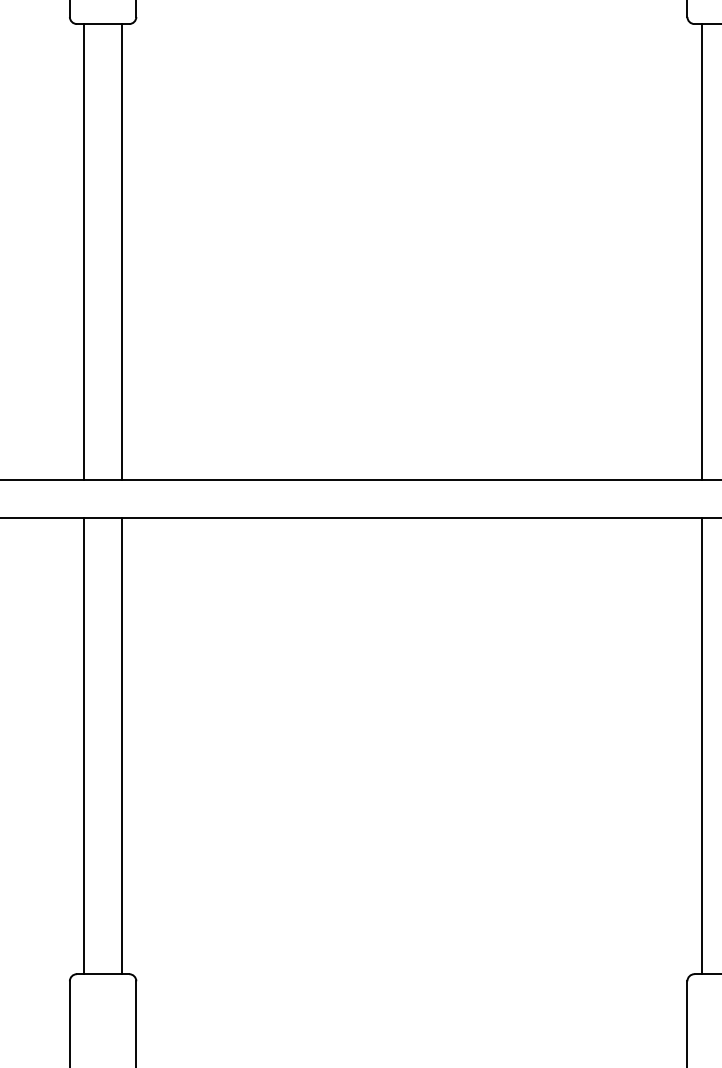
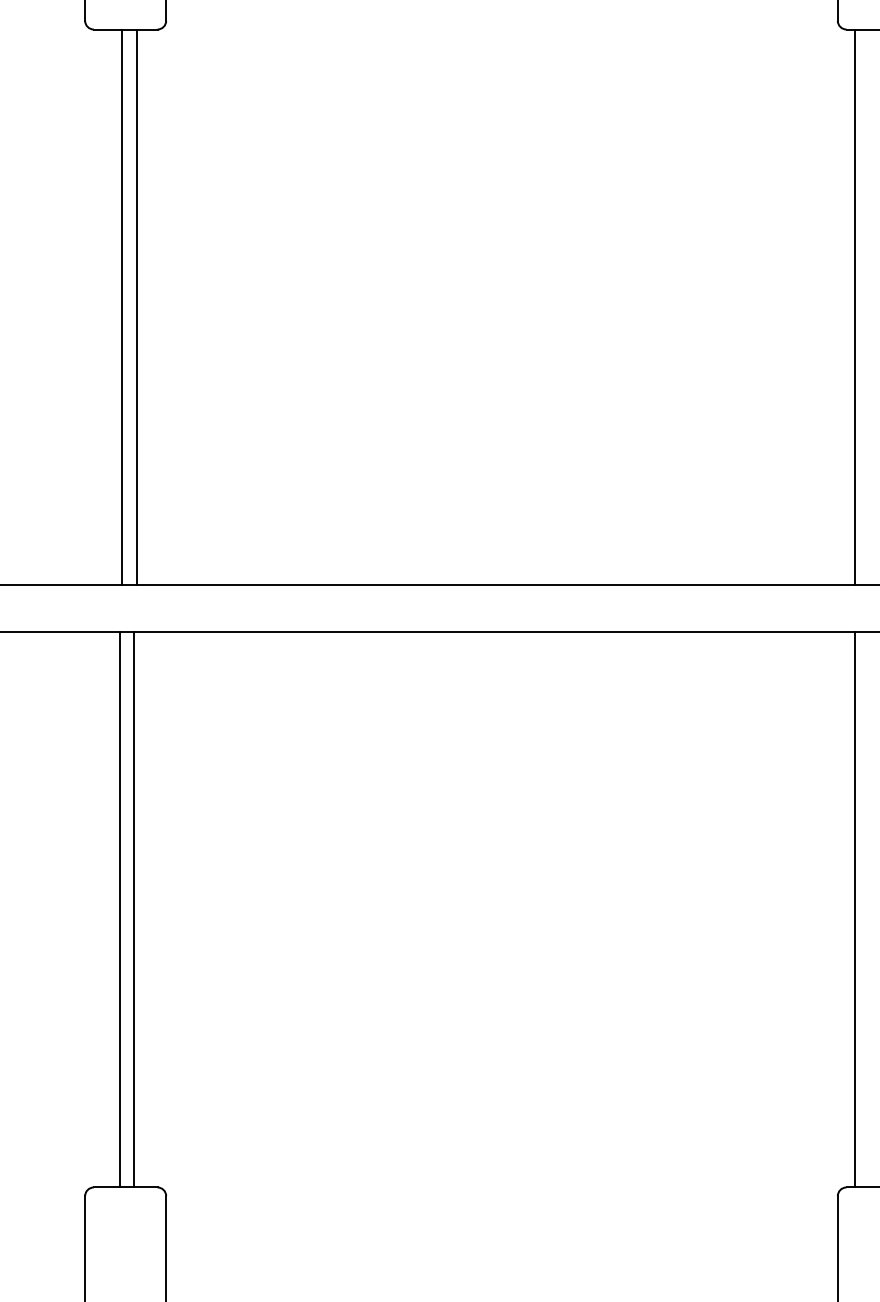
line: (84, 252) -> (136, 307), moved
line: (121, 252) -> (121, 307), moved
line: (84, 746) -> (133, 909), moved
line: (121, 746) -> (119, 909), moved

